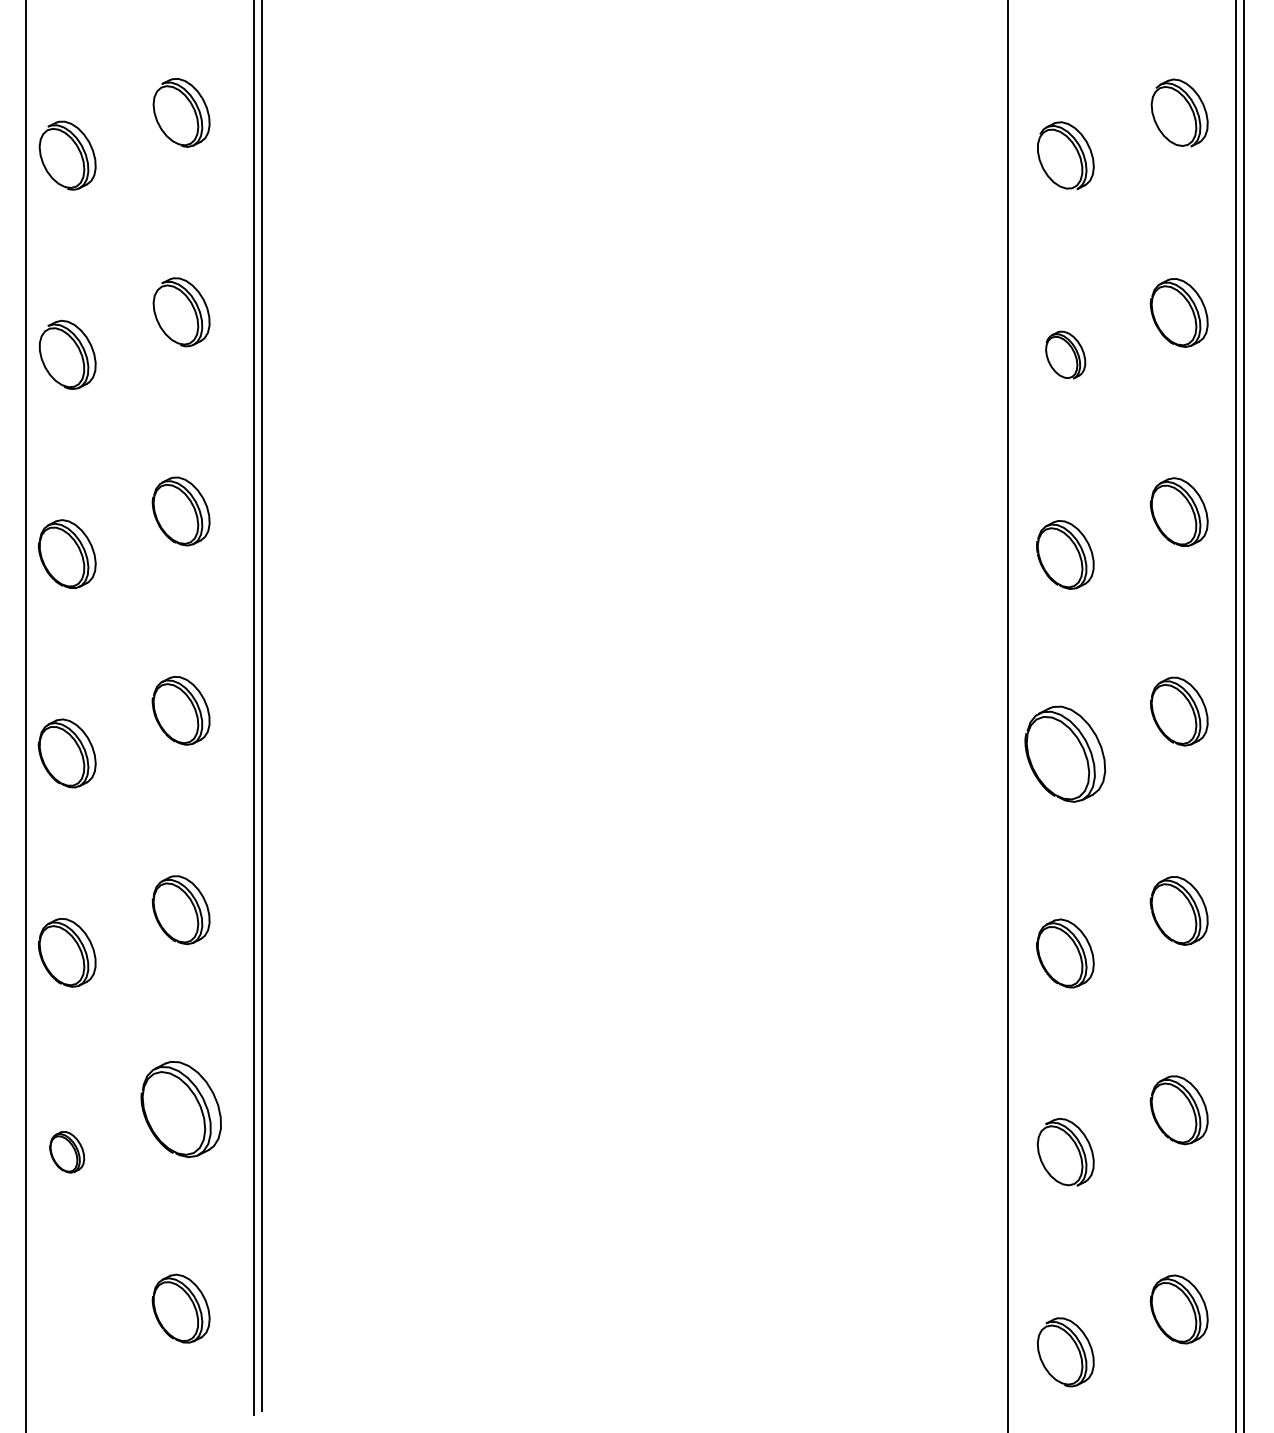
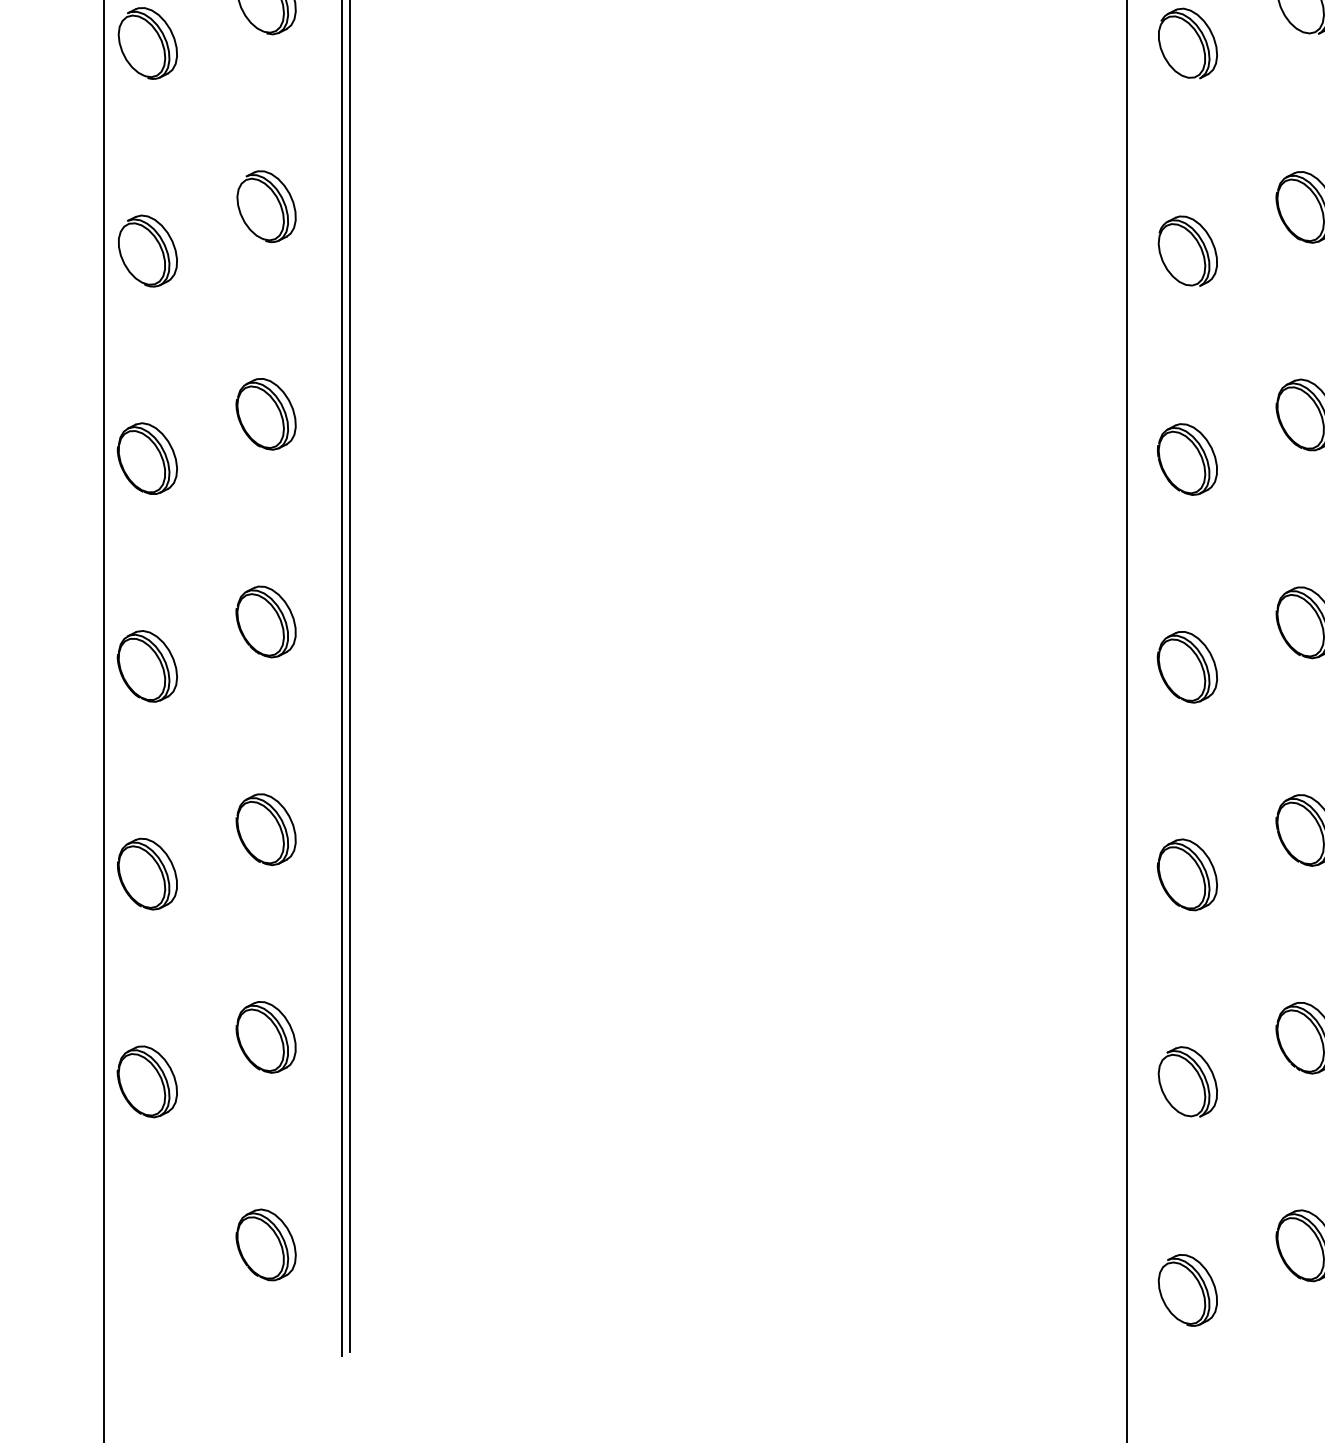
part: (1065, 354) -> (1187, 250), size x1.43
part: (1065, 754) -> (1187, 667), size x0.71
part: (180, 1109) -> (265, 1037), size x0.71
part: (66, 1152) -> (146, 1082), size x1.67

